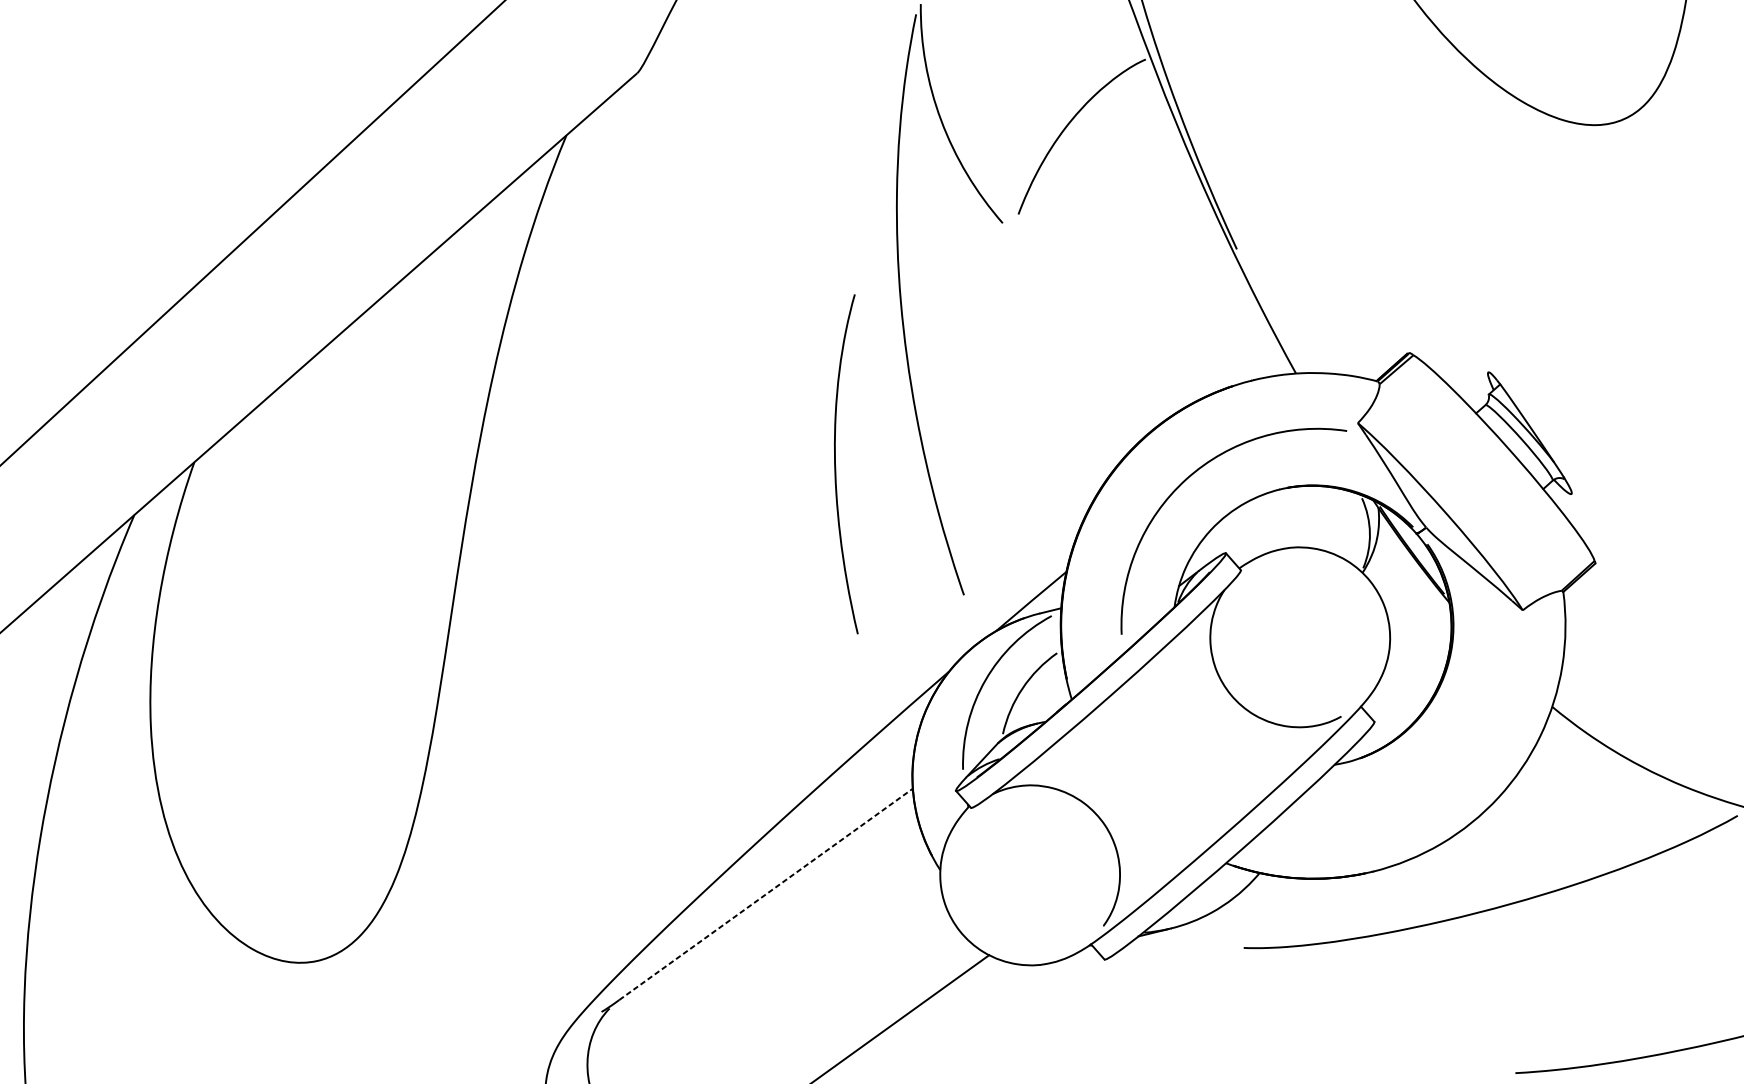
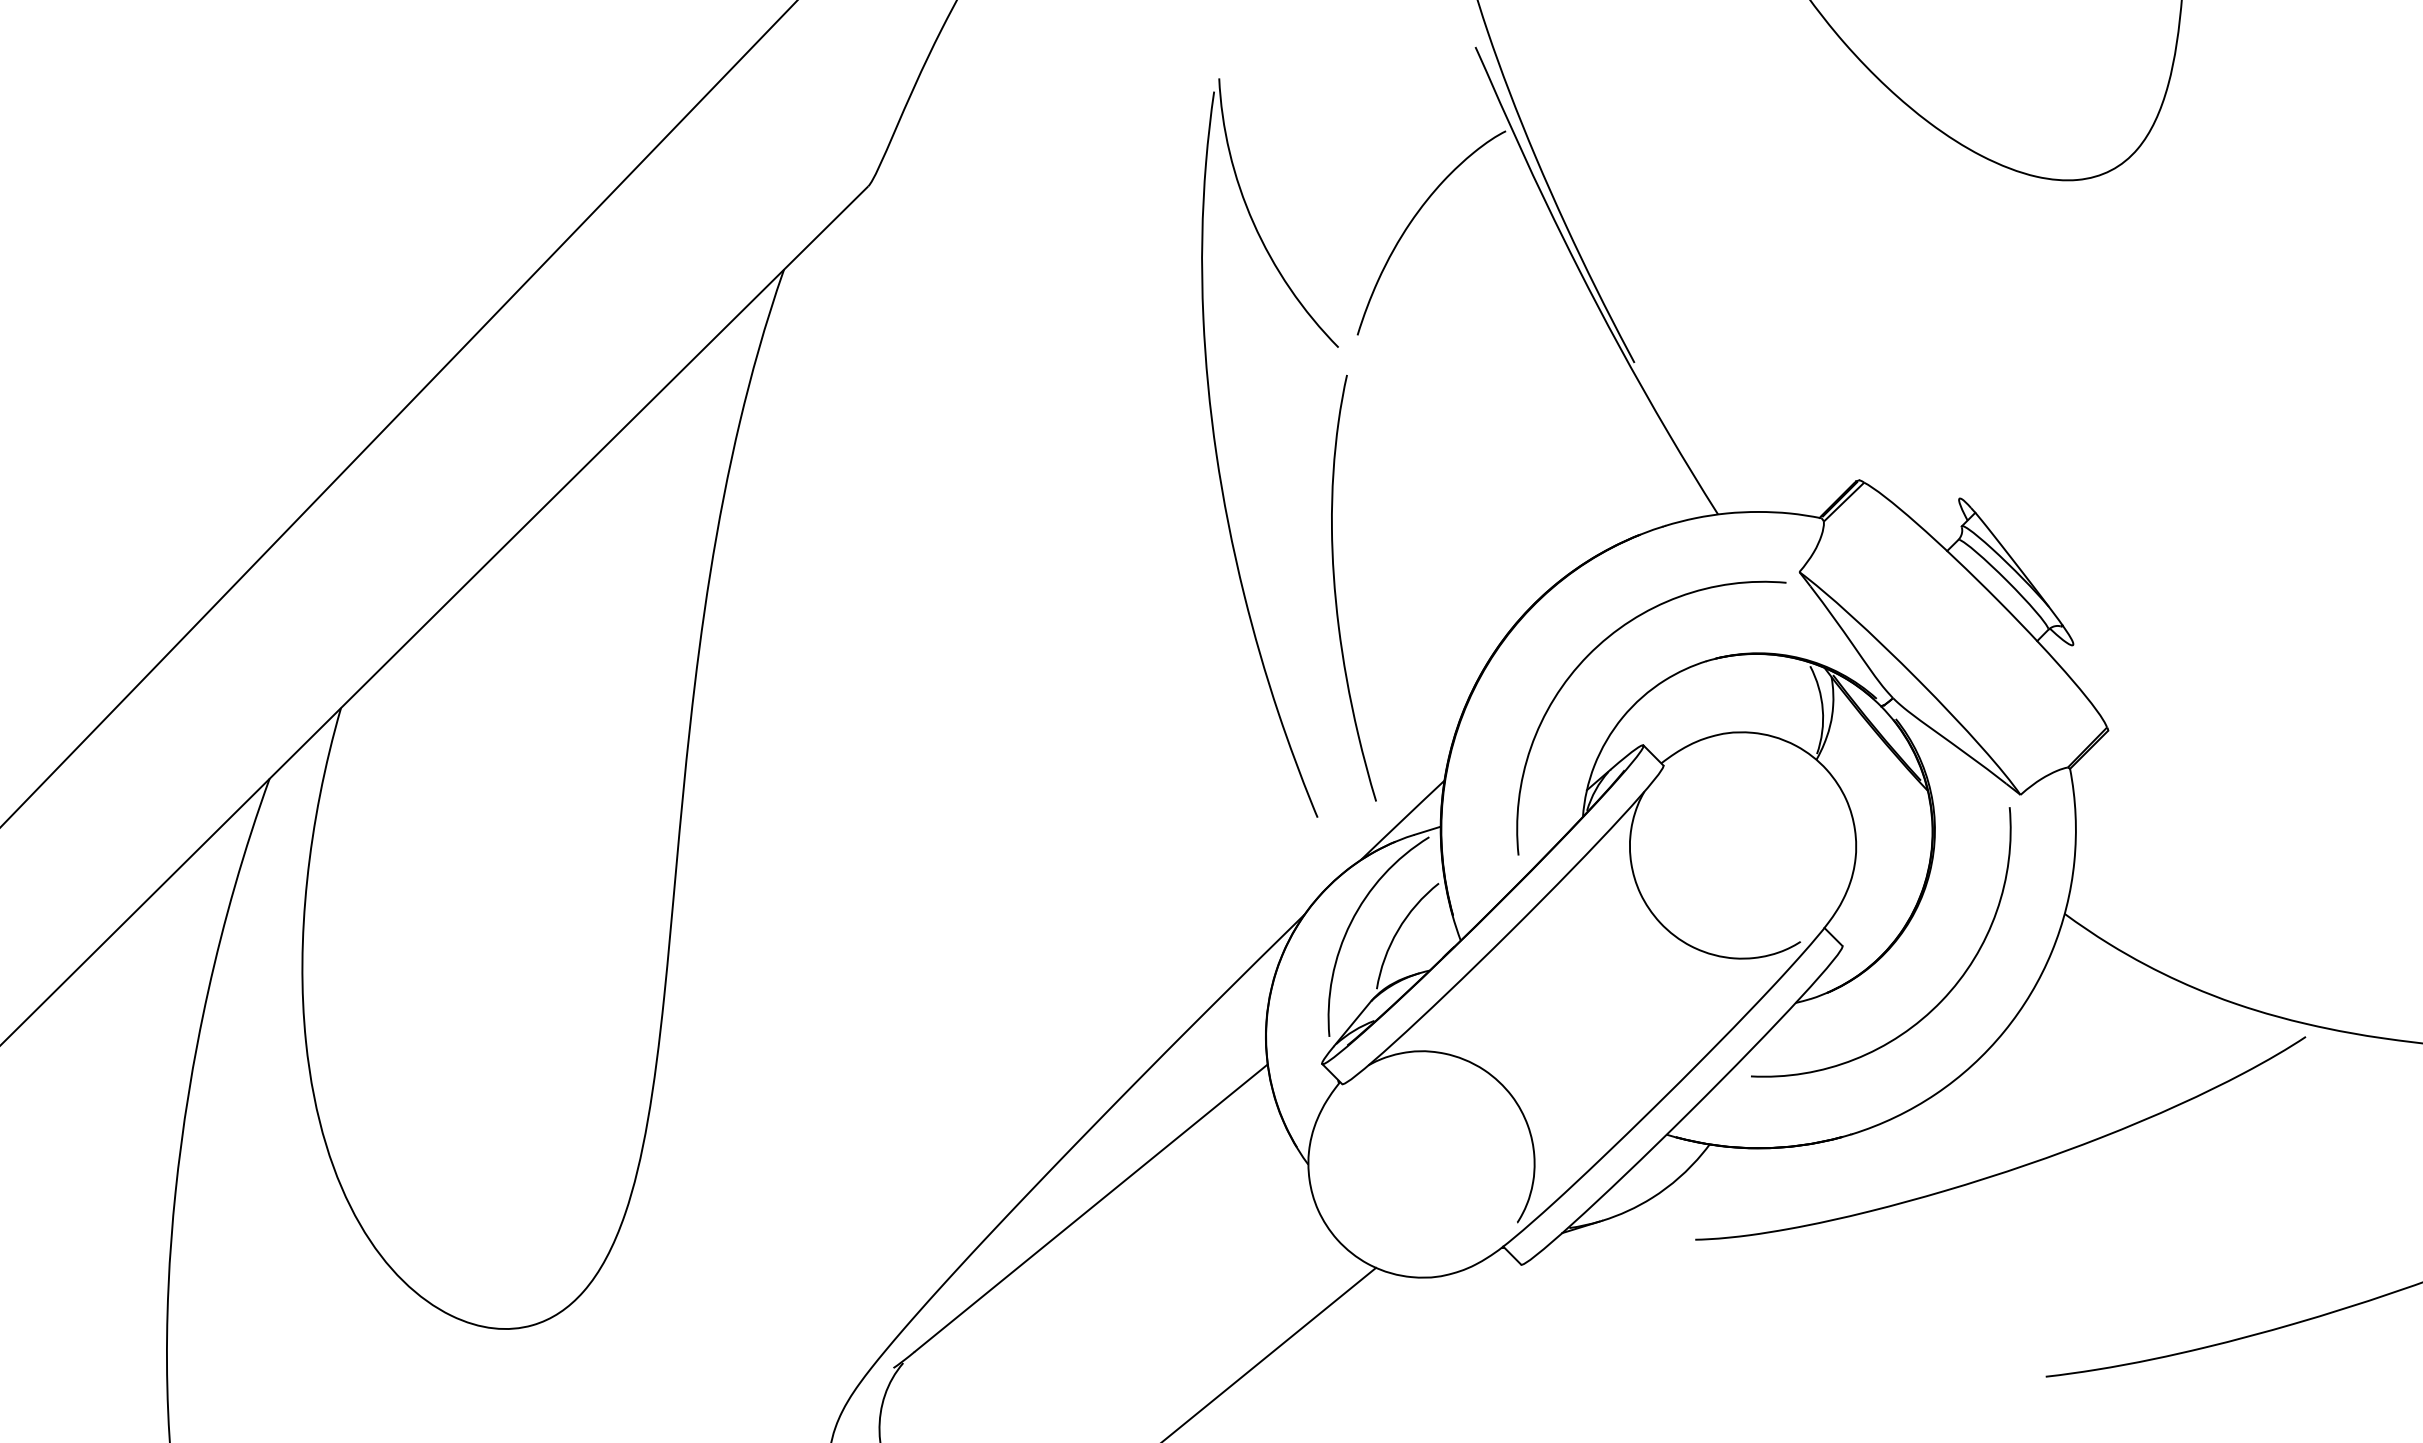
curve: (835, 462) -> (1335, 587), moved
curve: (1449, 769) -> (1940, 1000), added
line: (766, 893) -> (1091, 1207), dashed -> solid

